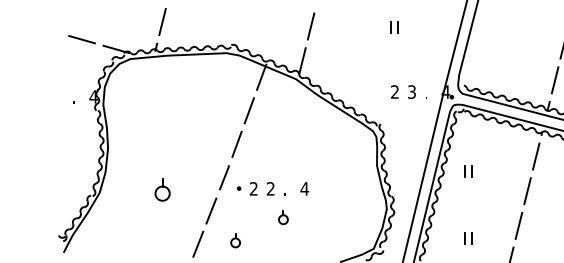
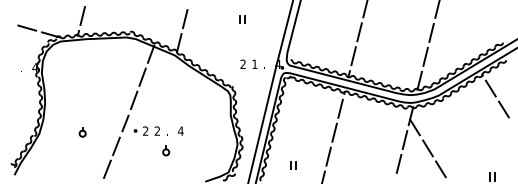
text: (411, 92) -> (254, 64), 3 -> 1
part: (467, 172) -> (293, 119), removed
part: (162, 190) -> (82, 132), size x0.62
part: (236, 240) -> (133, 166), removed

